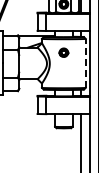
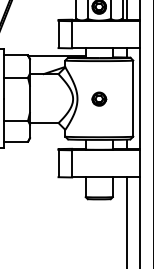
part: (63, 52) -> (98, 98), moved
line: (85, 63) -> (132, 98), dashed -> solid

